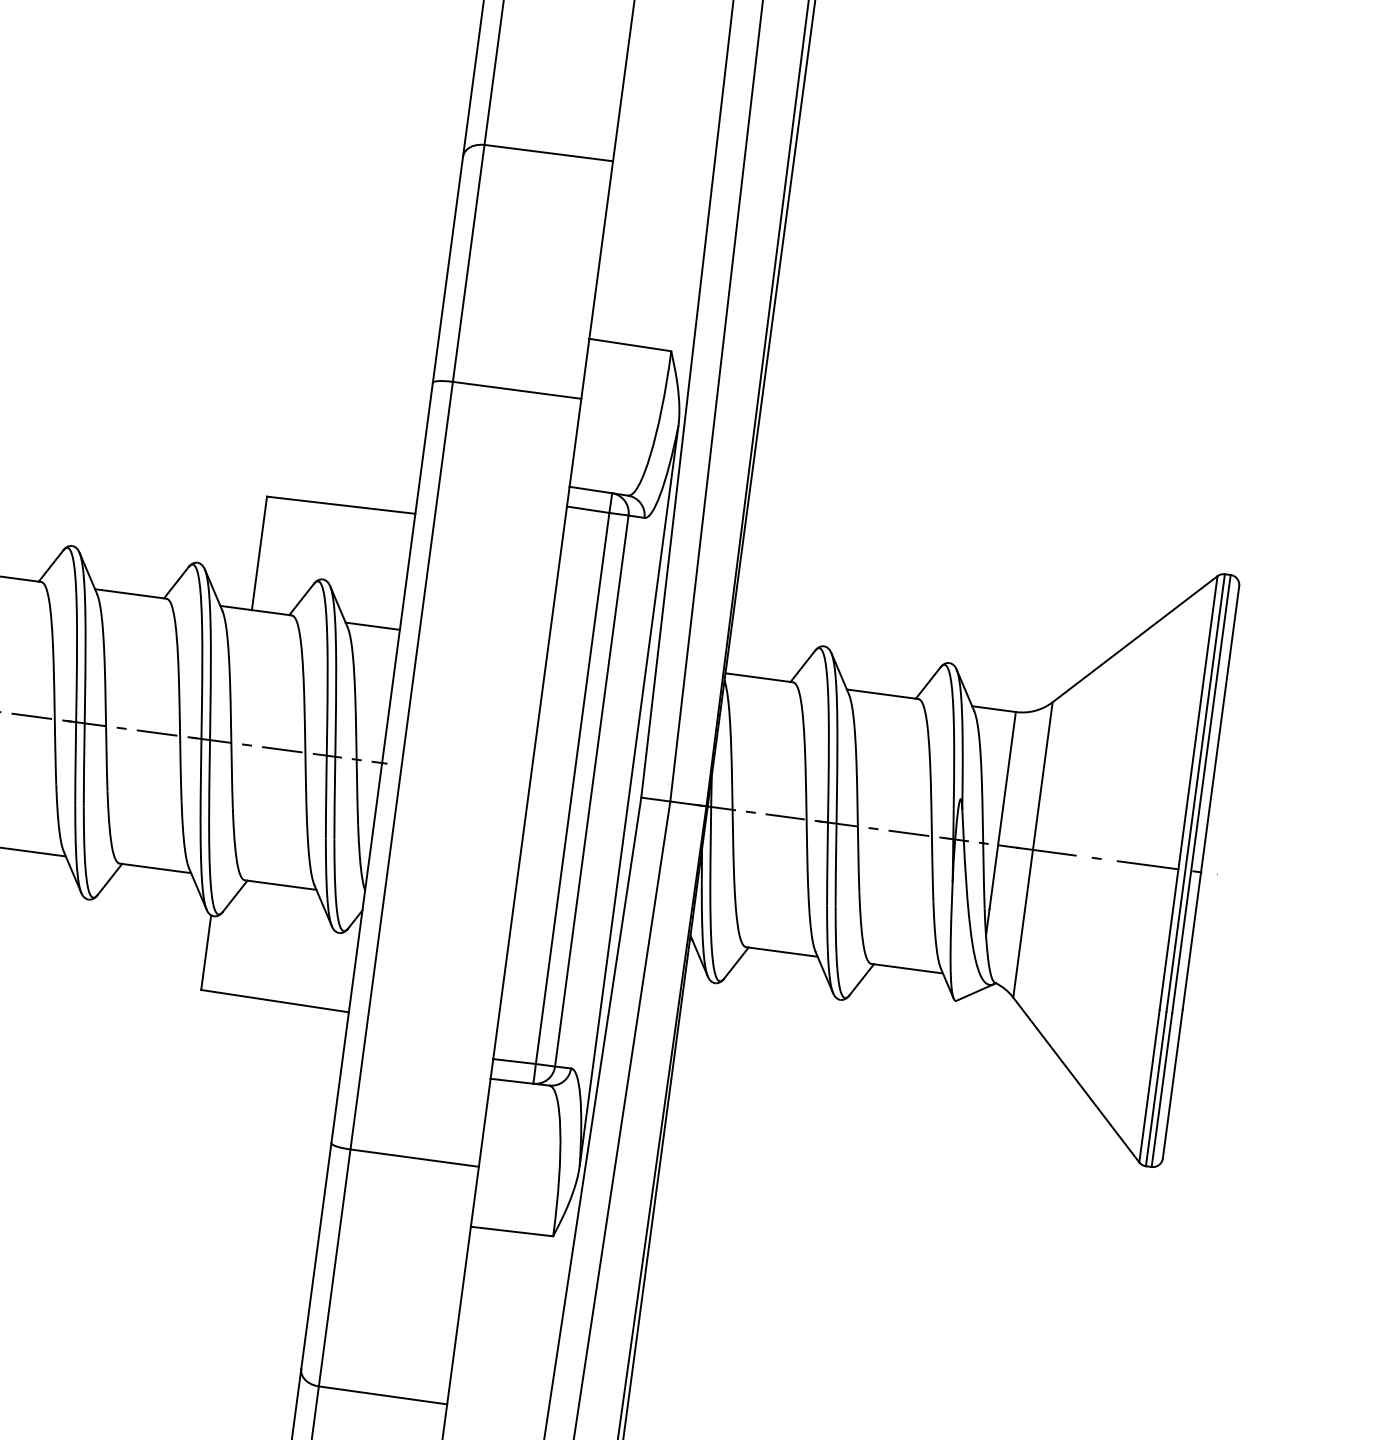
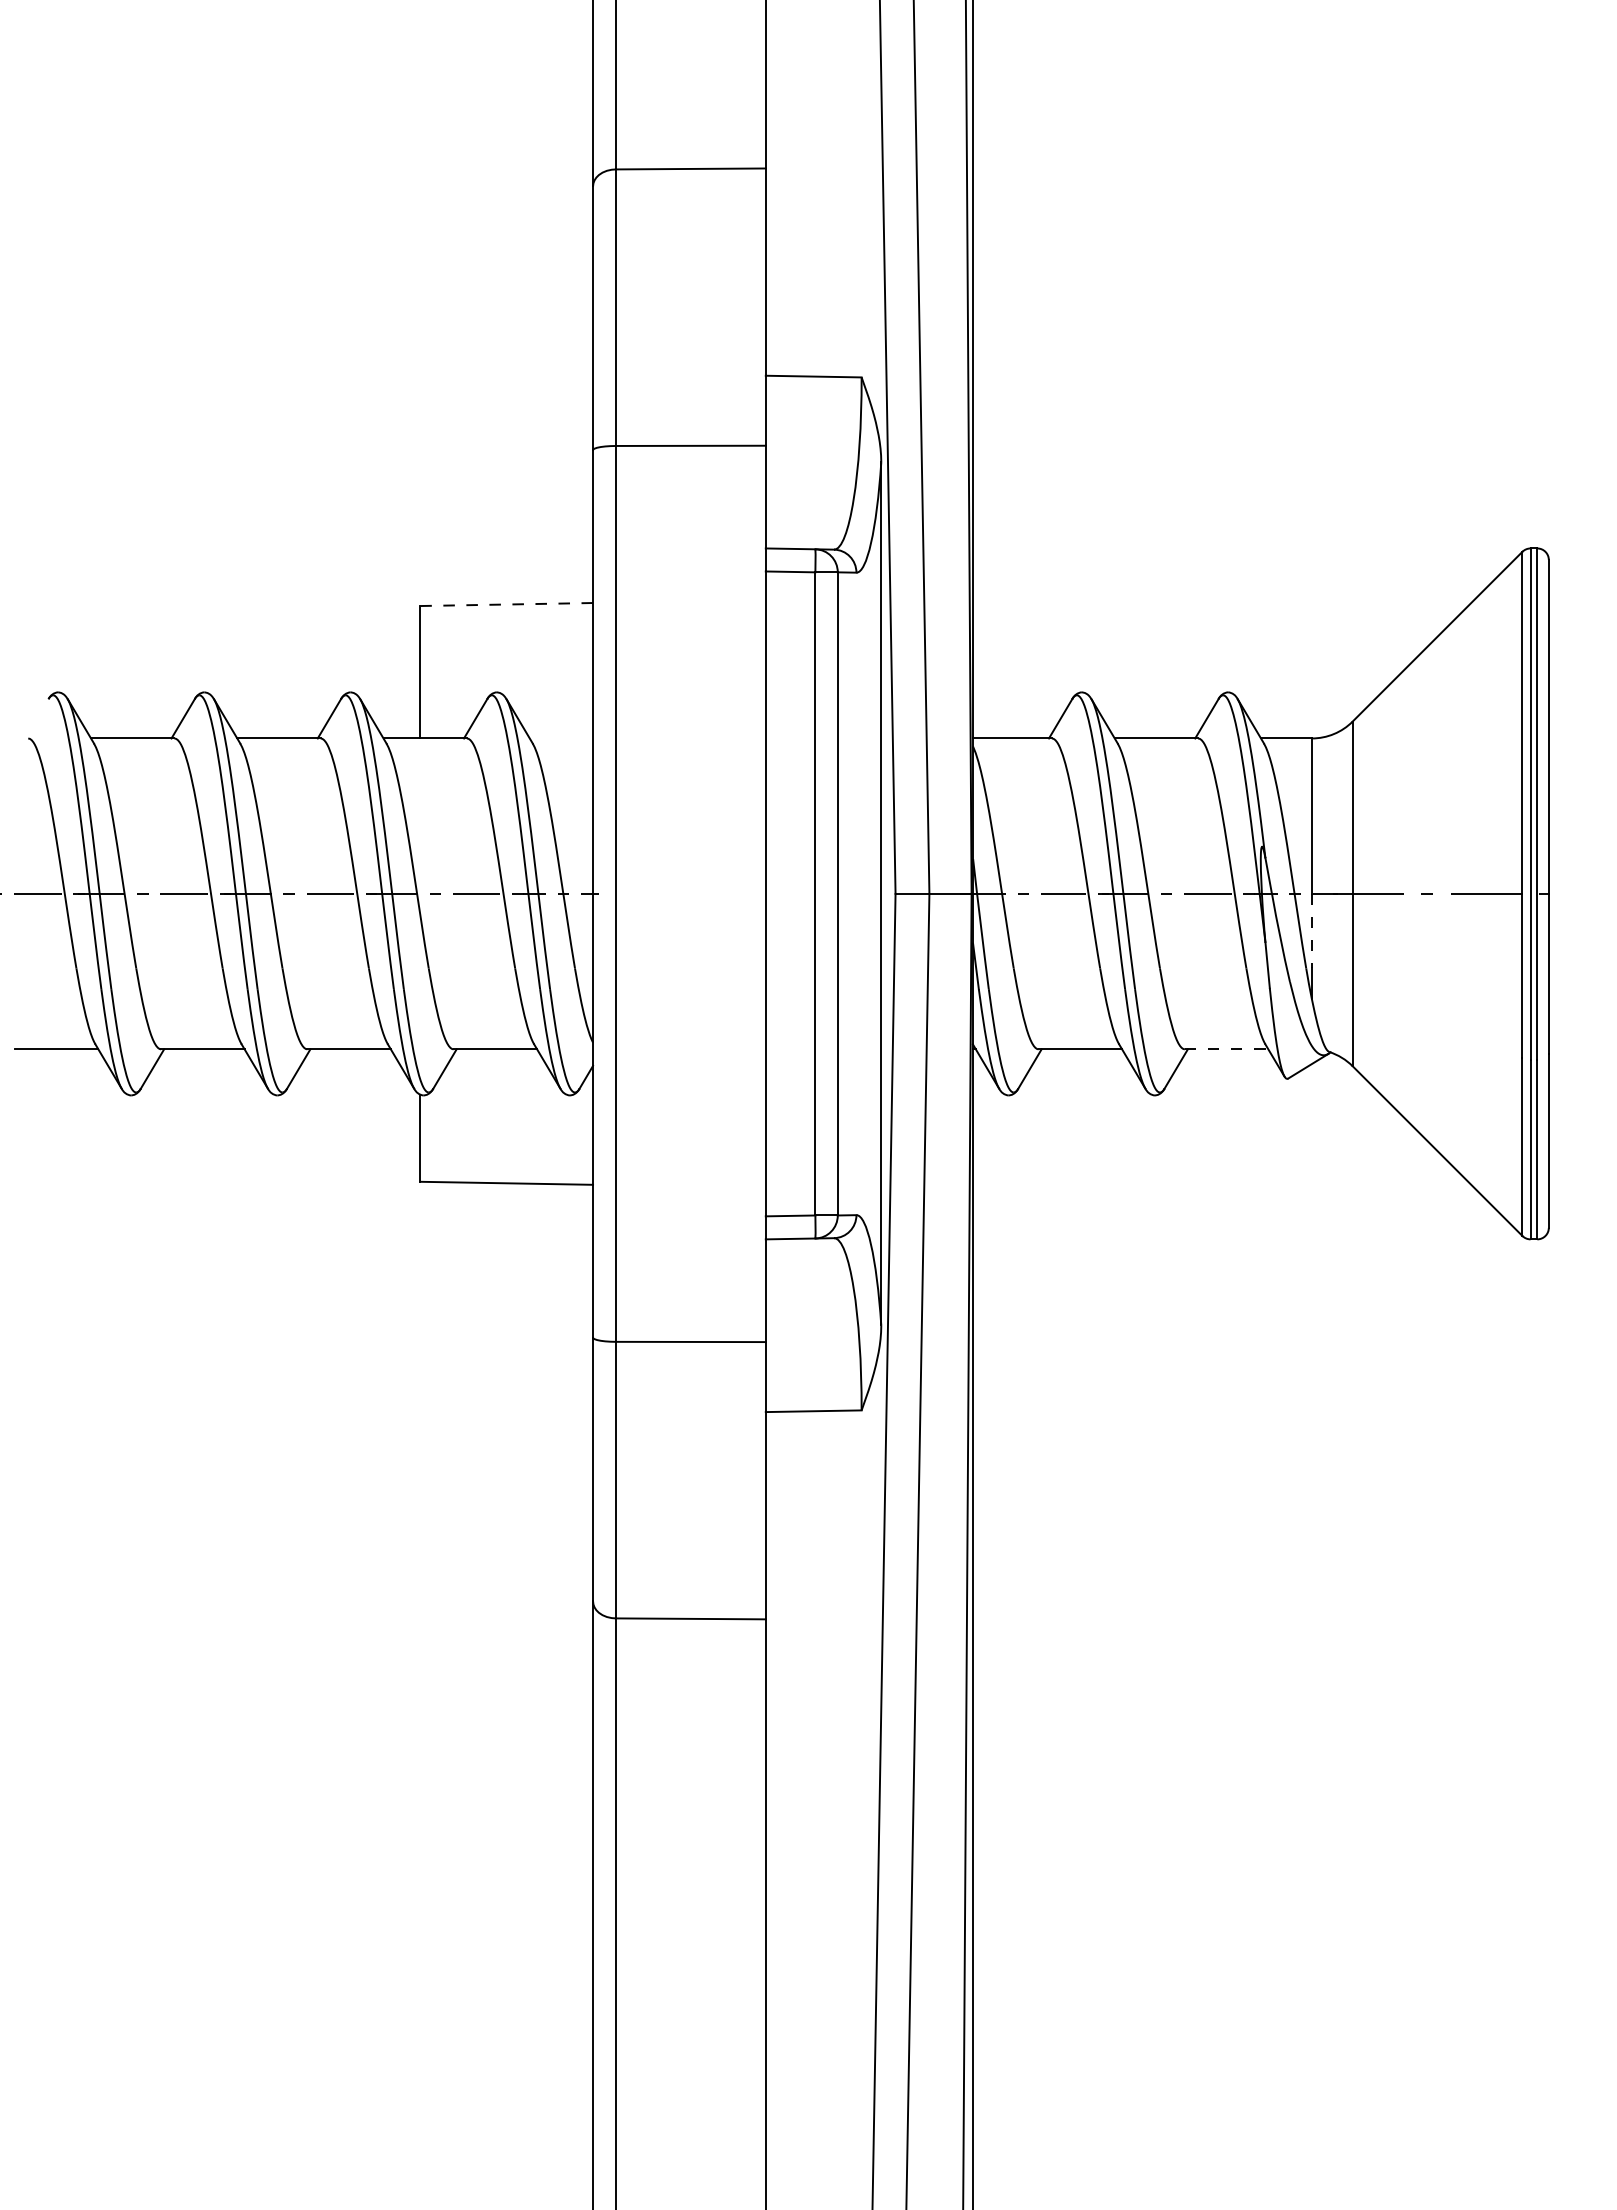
line: (341, 505) -> (507, 604), solid -> dashed
line: (372, 626) -> (561, 738), removed
line: (993, 877) -> (1311, 931), solid -> dashed
line: (907, 968) -> (1226, 1049), solid -> dashed

